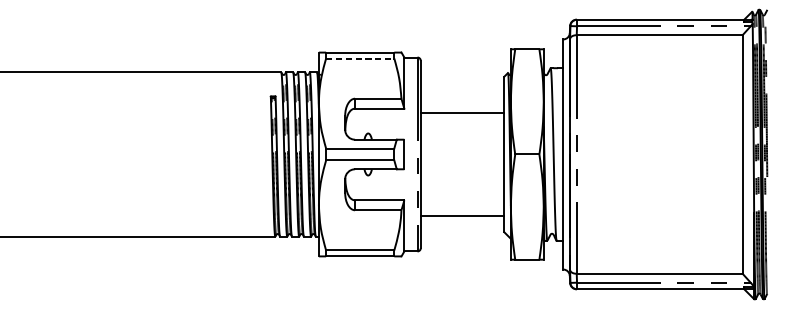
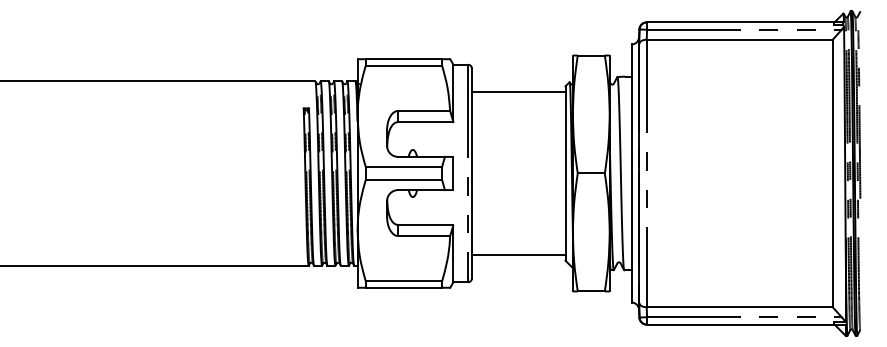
line: (360, 58) -> (404, 65), dashed -> solid
line: (462, 112) -> (518, 91), moved
line: (462, 216) -> (518, 255), moved

